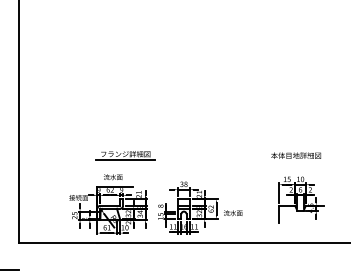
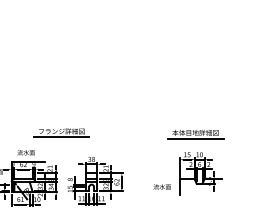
part: (125, 155) -> (61, 132), moved
line: (296, 162) -> (195, 139), added
text: (233, 213) -> (162, 187), moved

